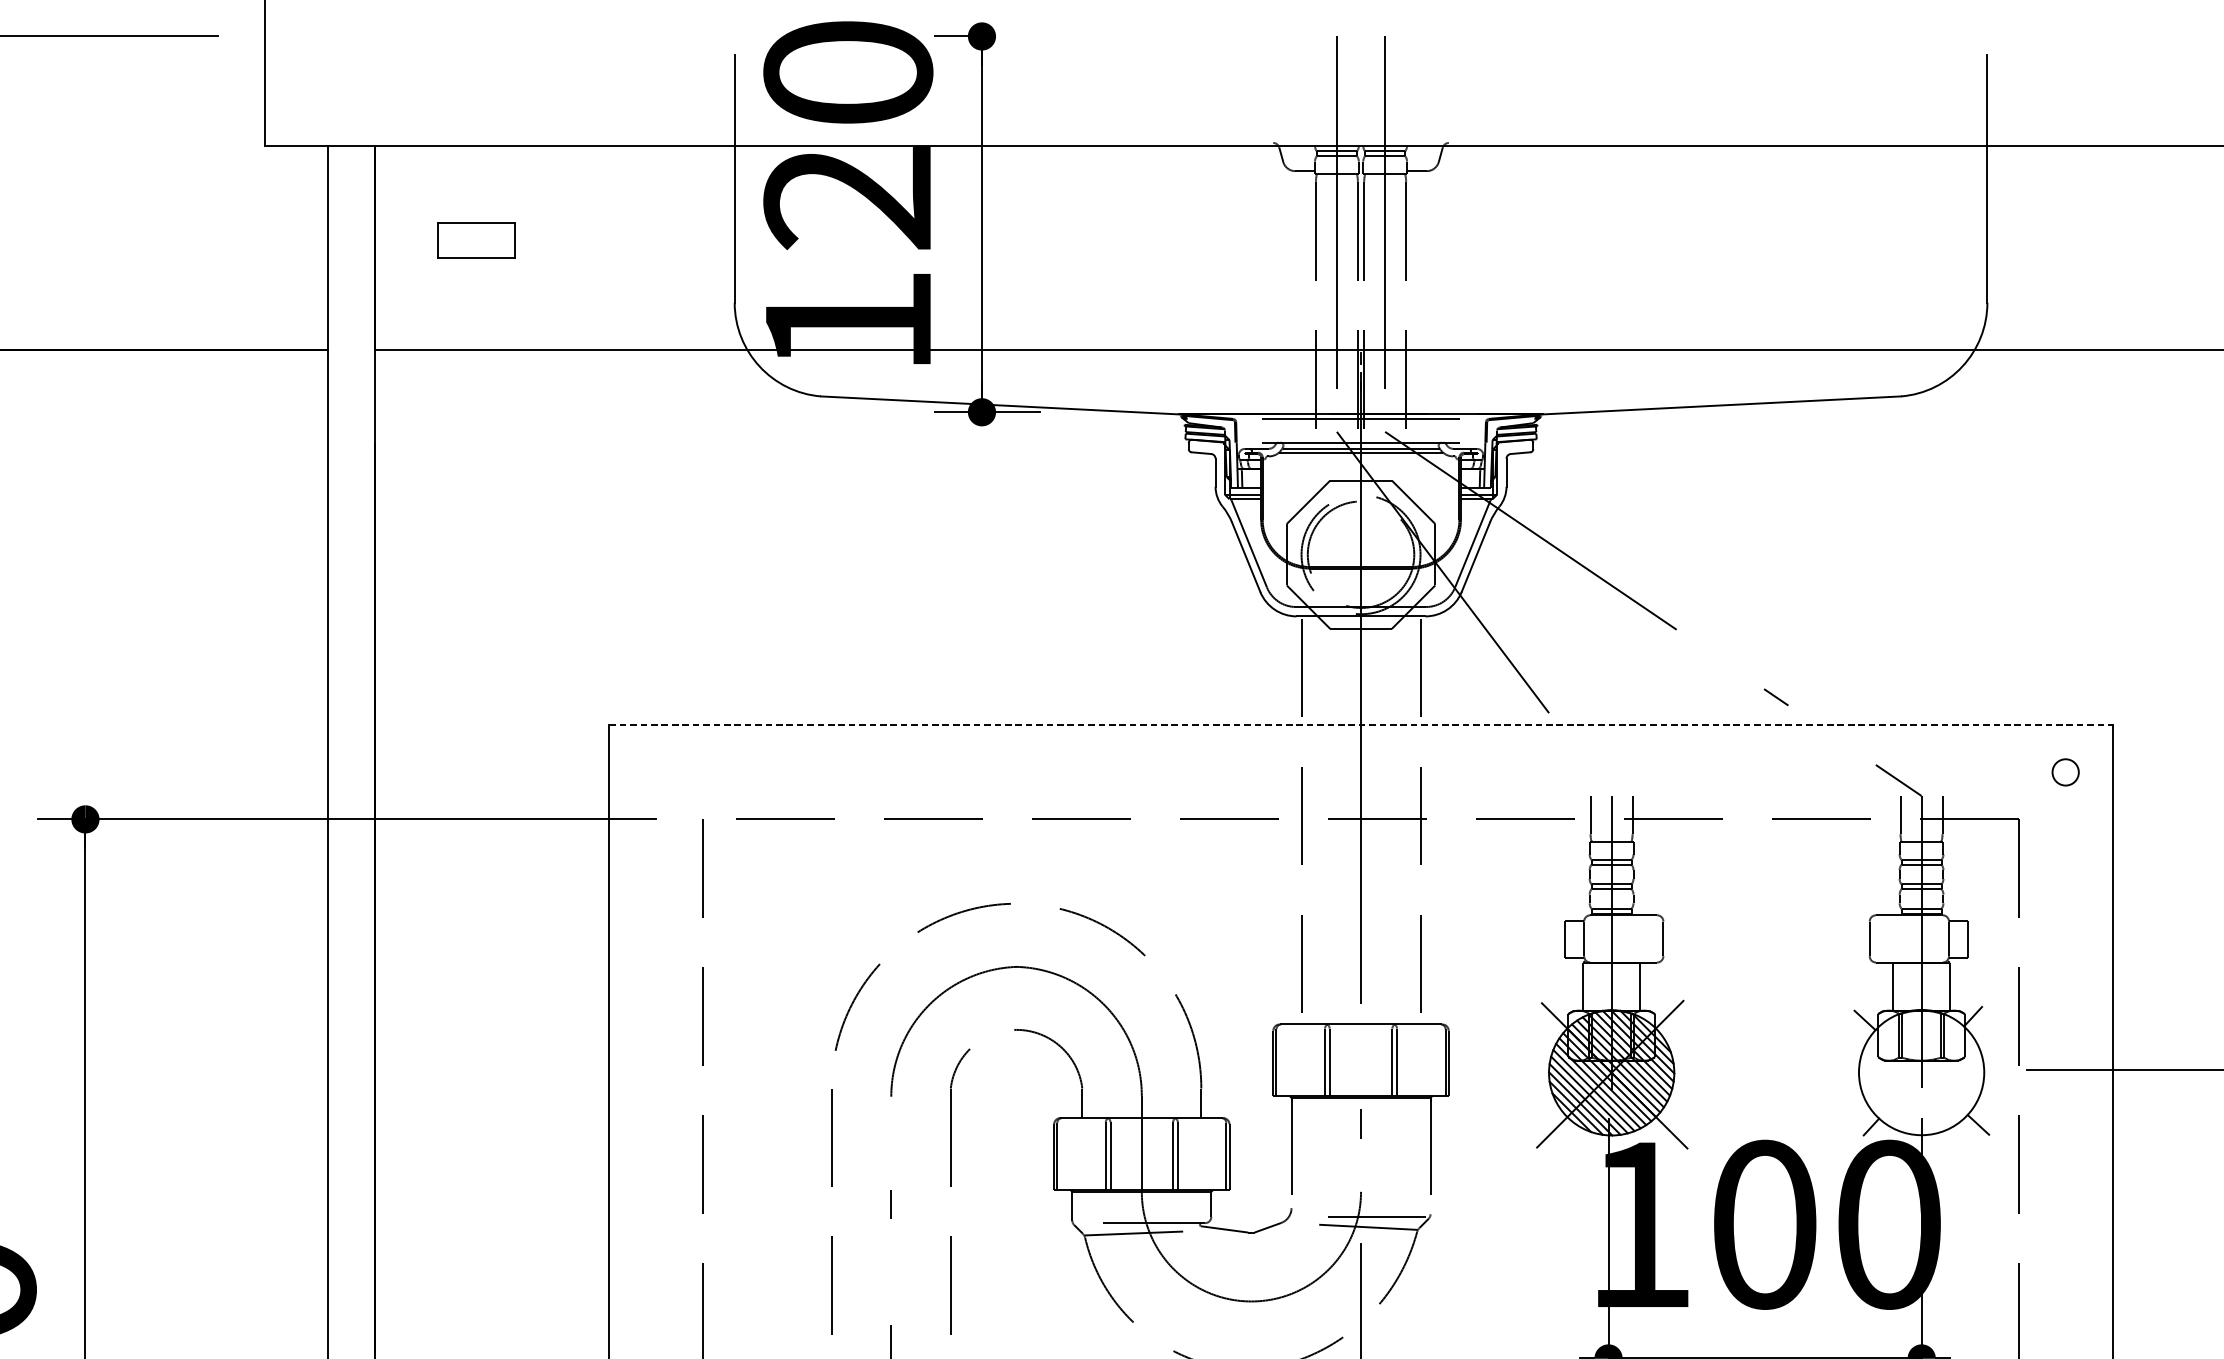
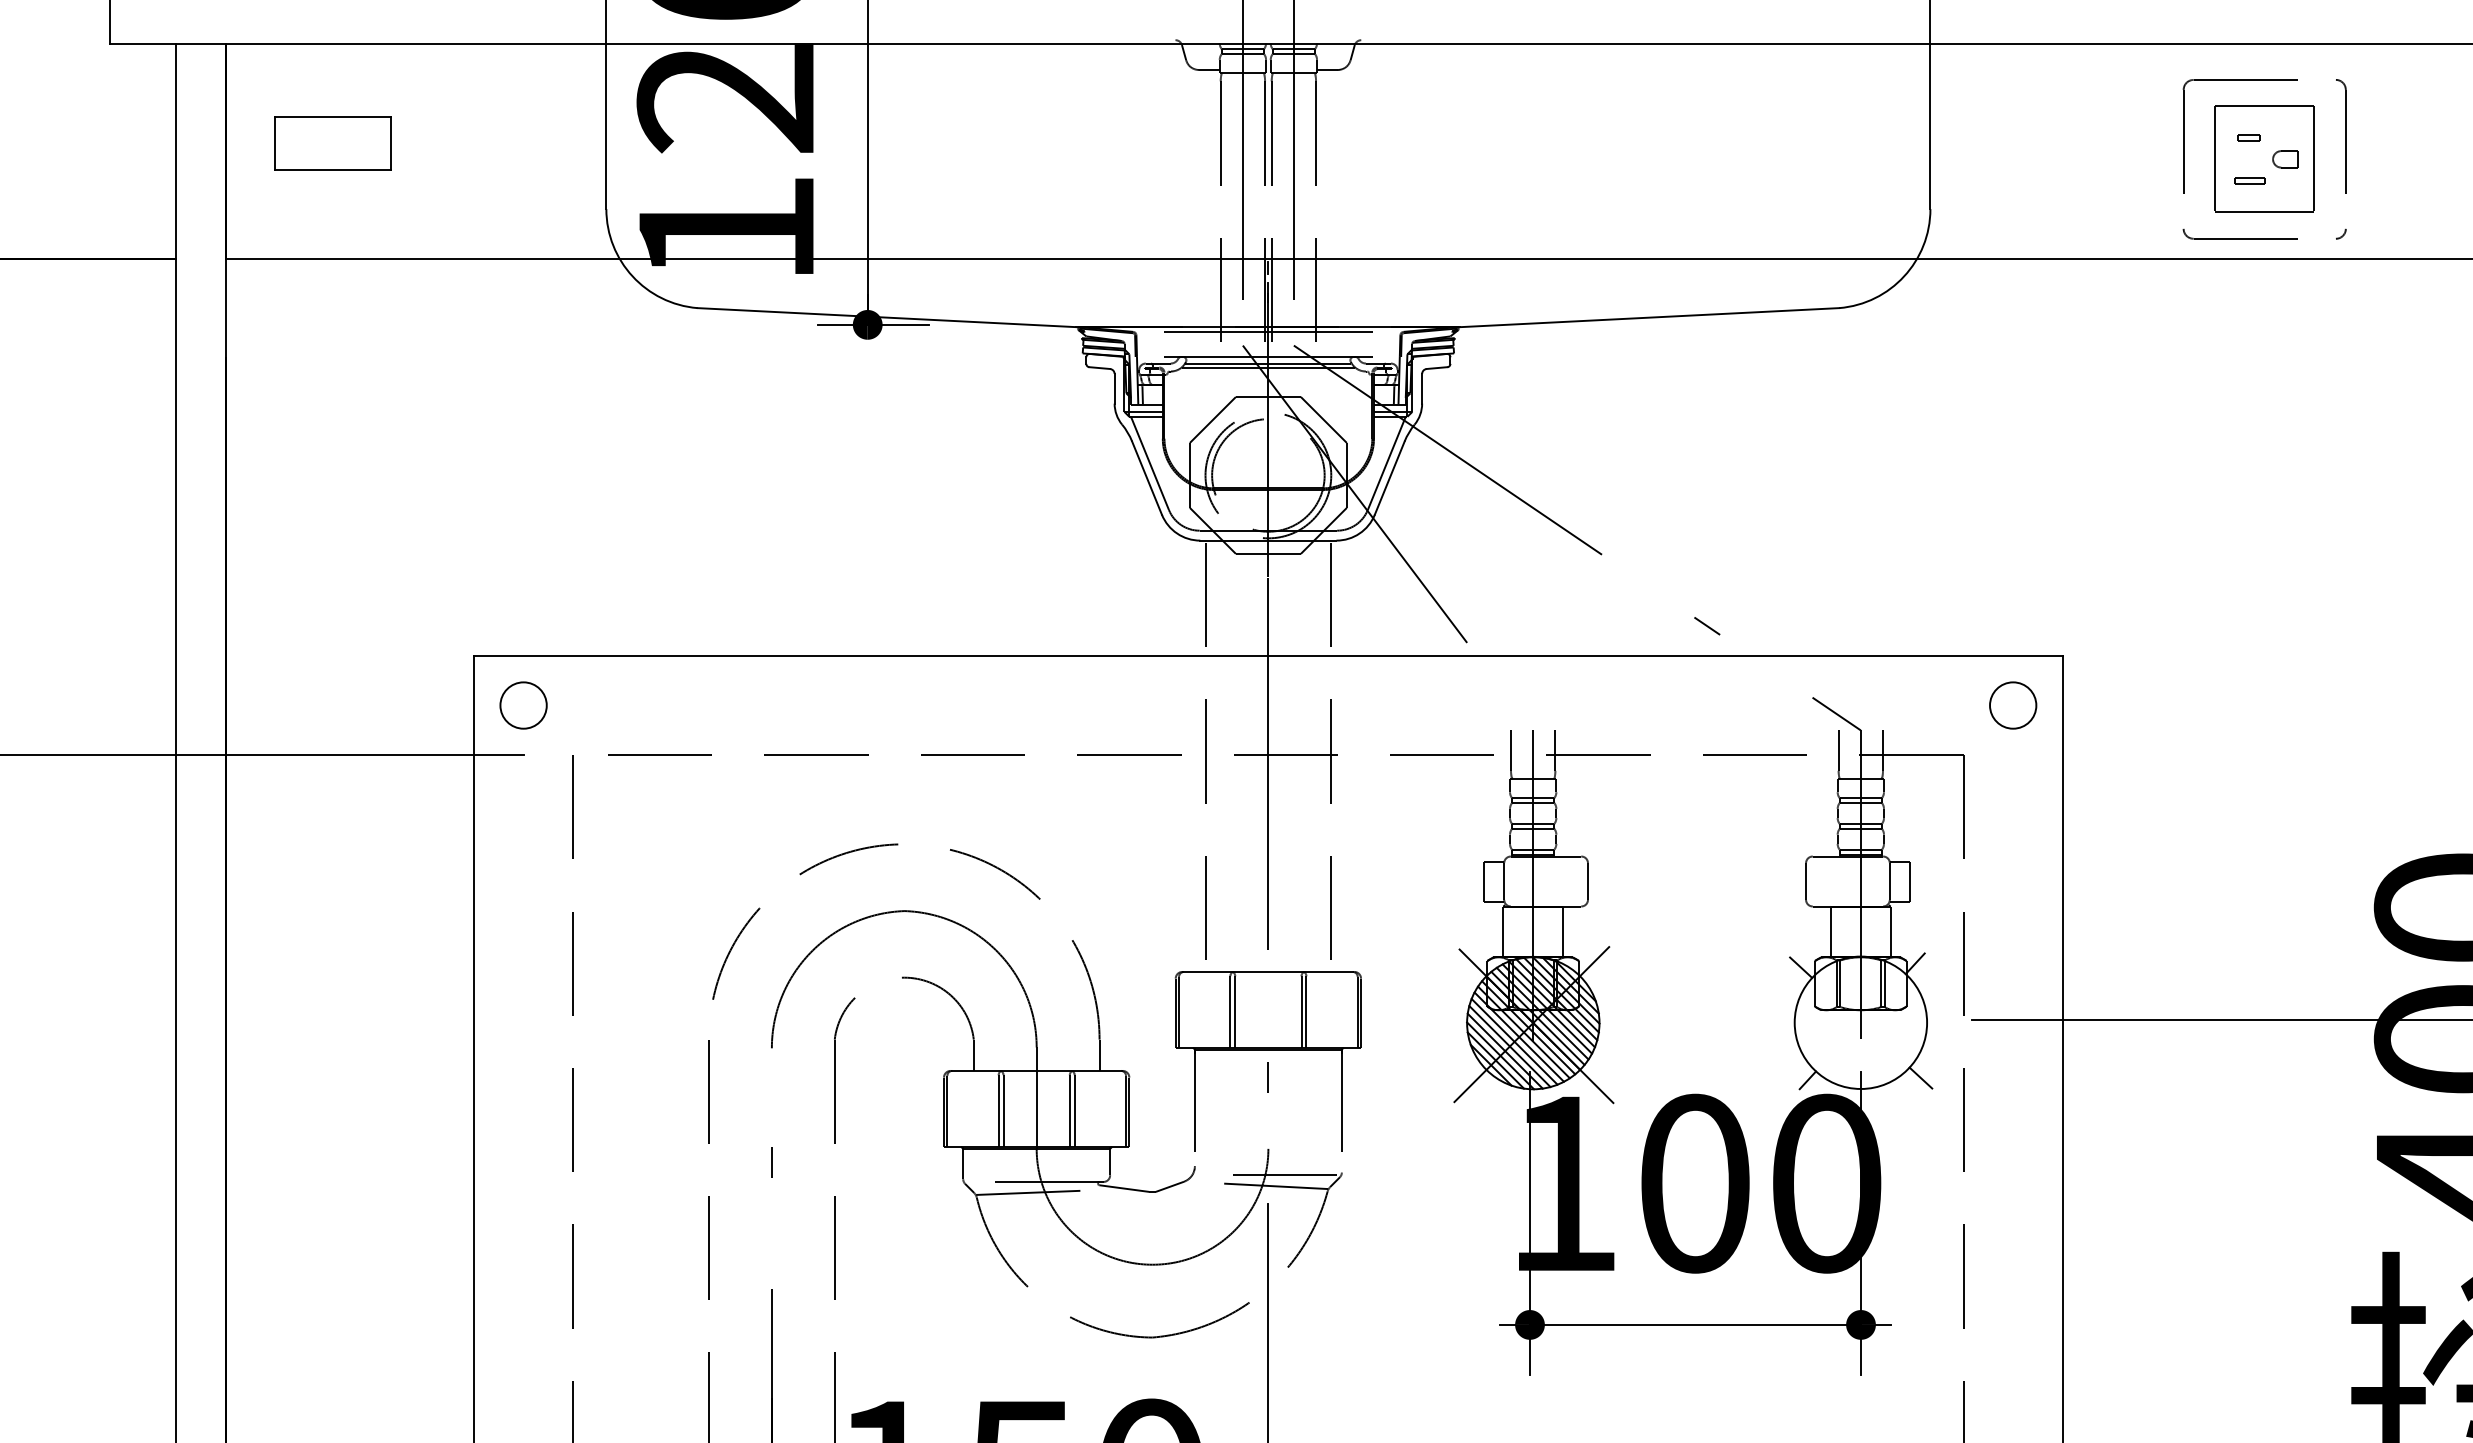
part: (475, 240) -> (332, 143), size x1.43
line: (1361, 725) -> (1268, 655), dashed -> solid
circle: (656, 772) -> (523, 705), added
circle: (2065, 772) -> (2013, 705), size x1.67

